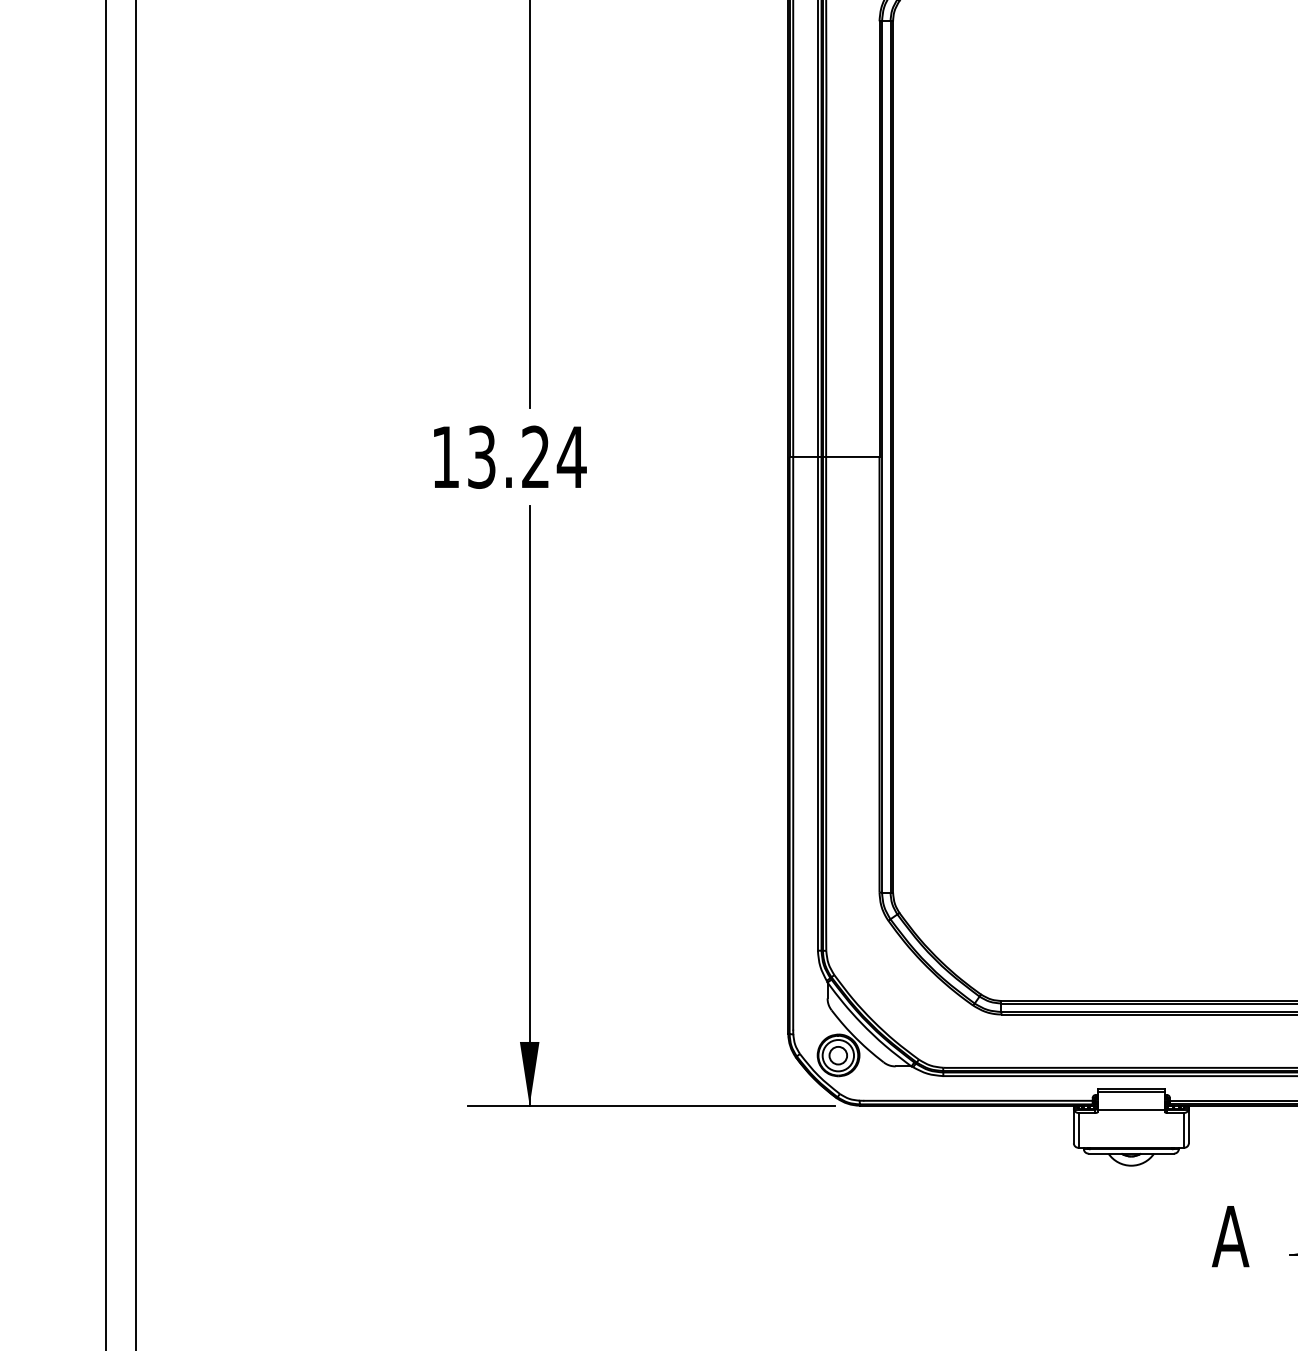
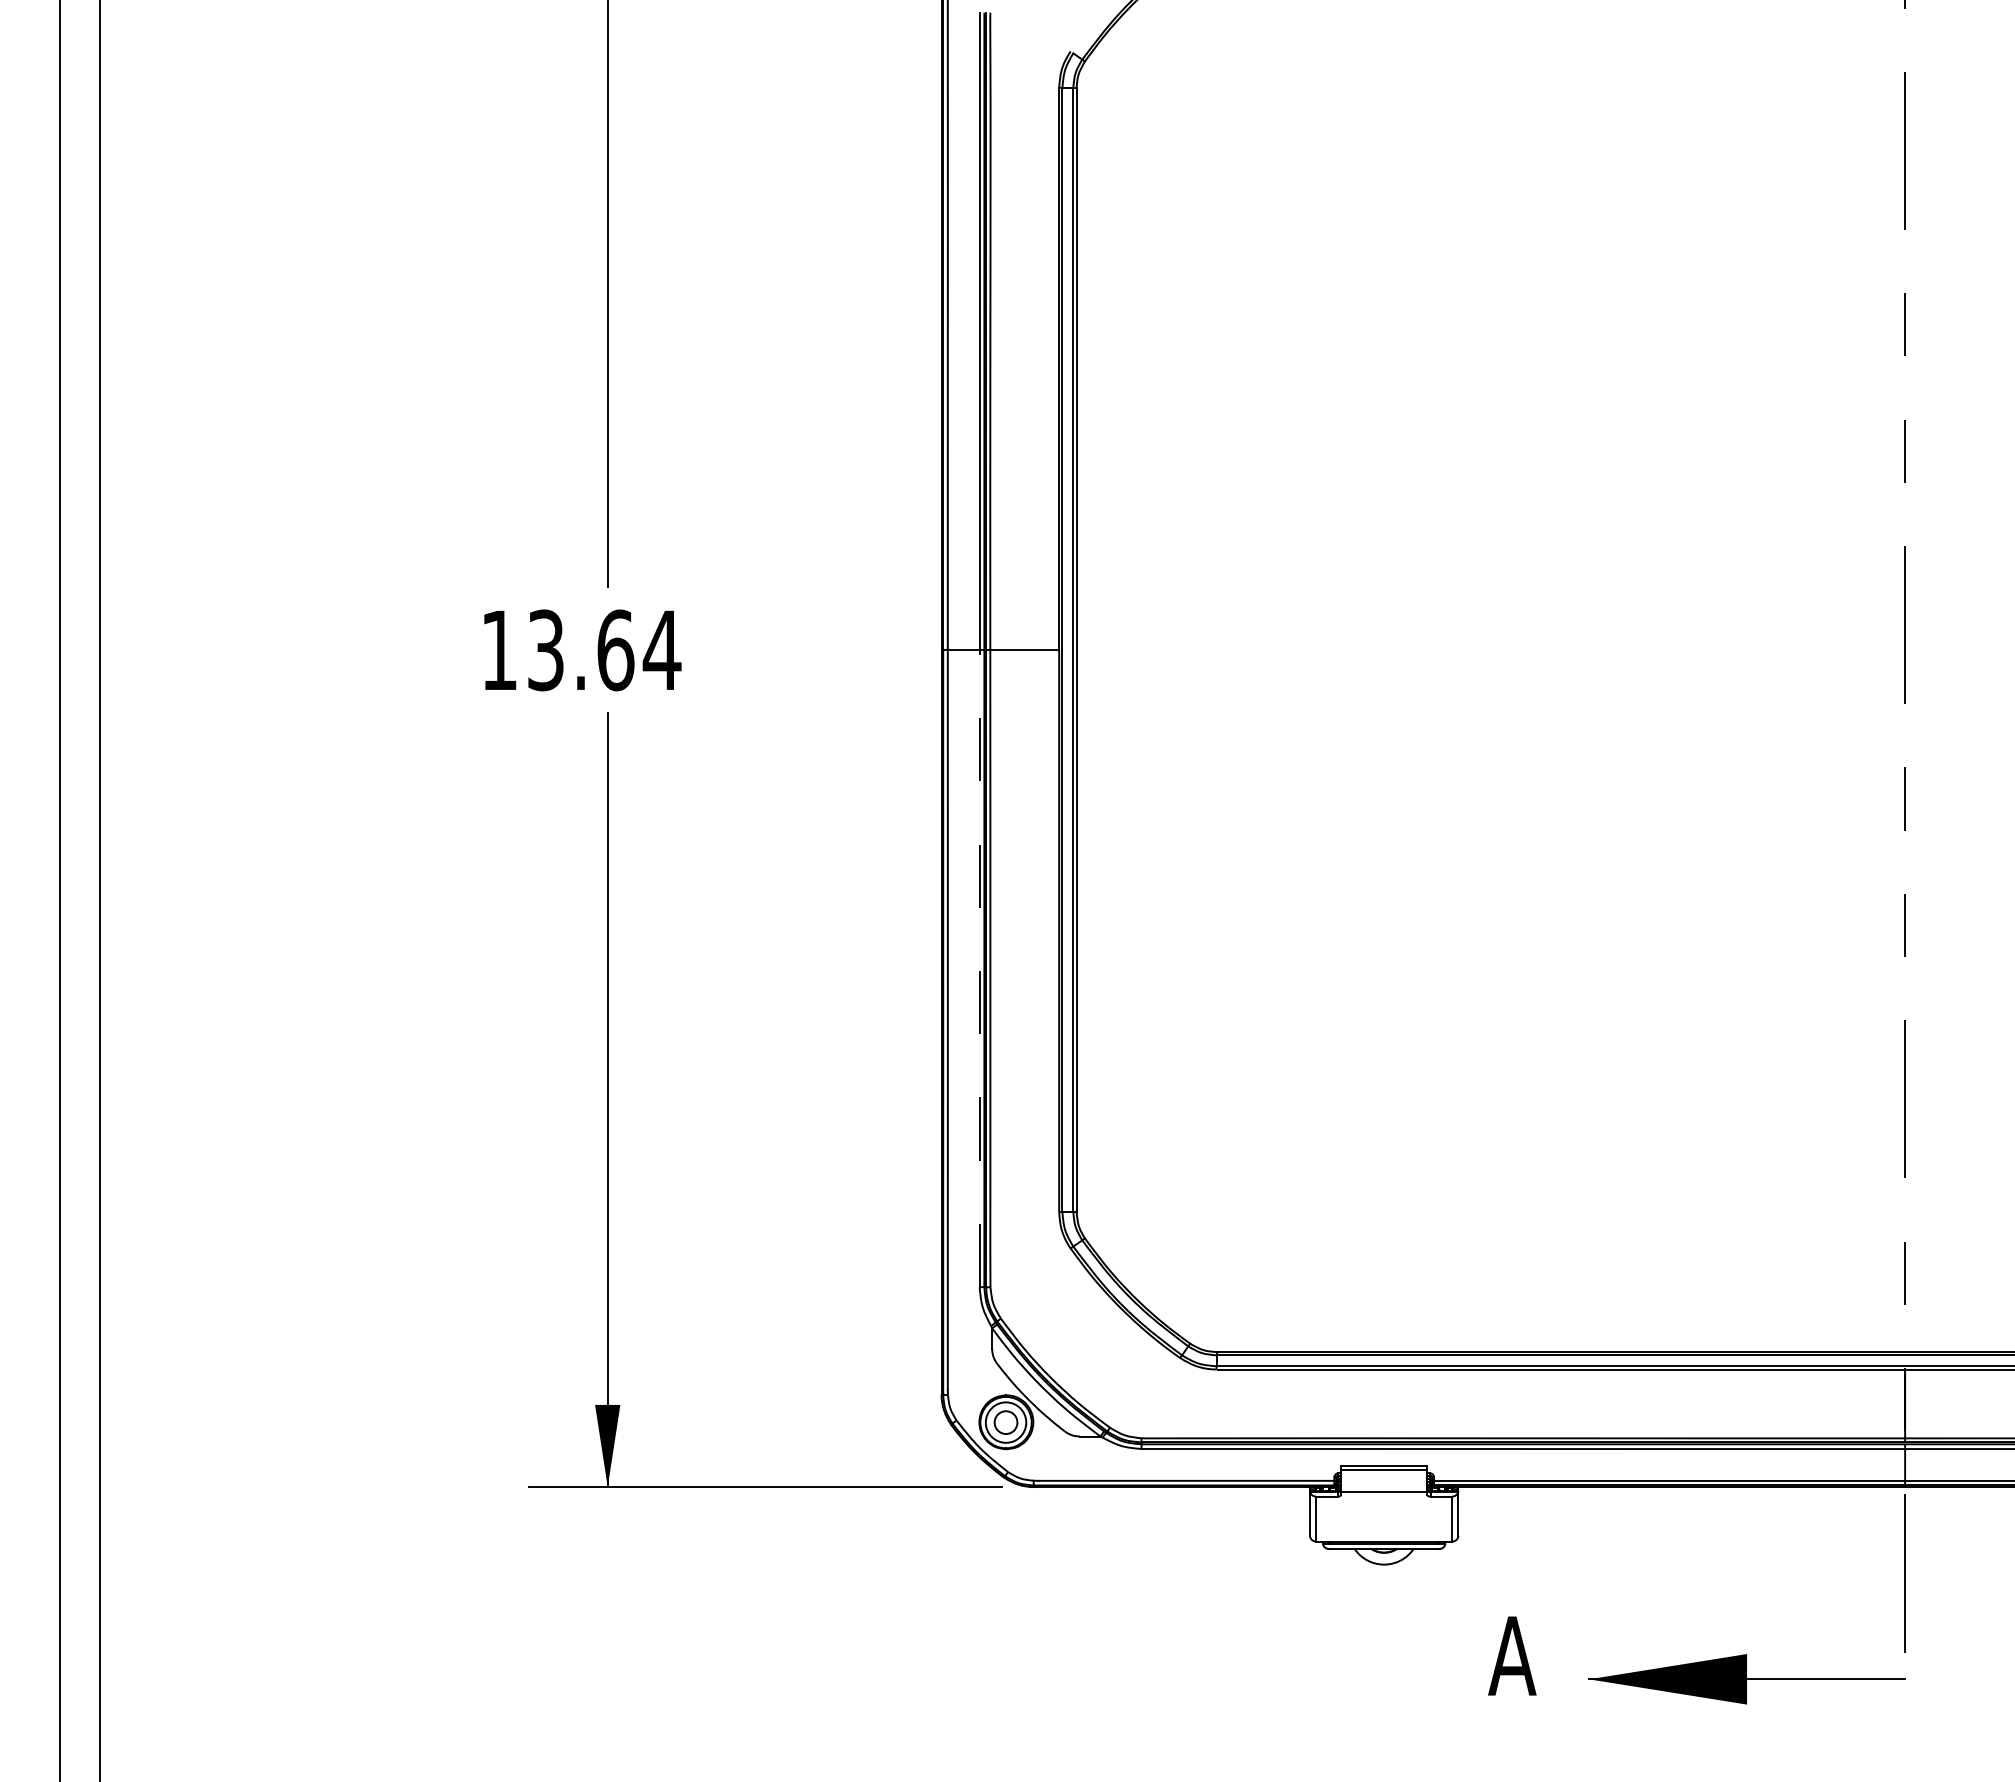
text: (535, 457) -> (615, 650), 13.24 -> 13.64
line: (817, 703) -> (979, 968), solid -> dashed

